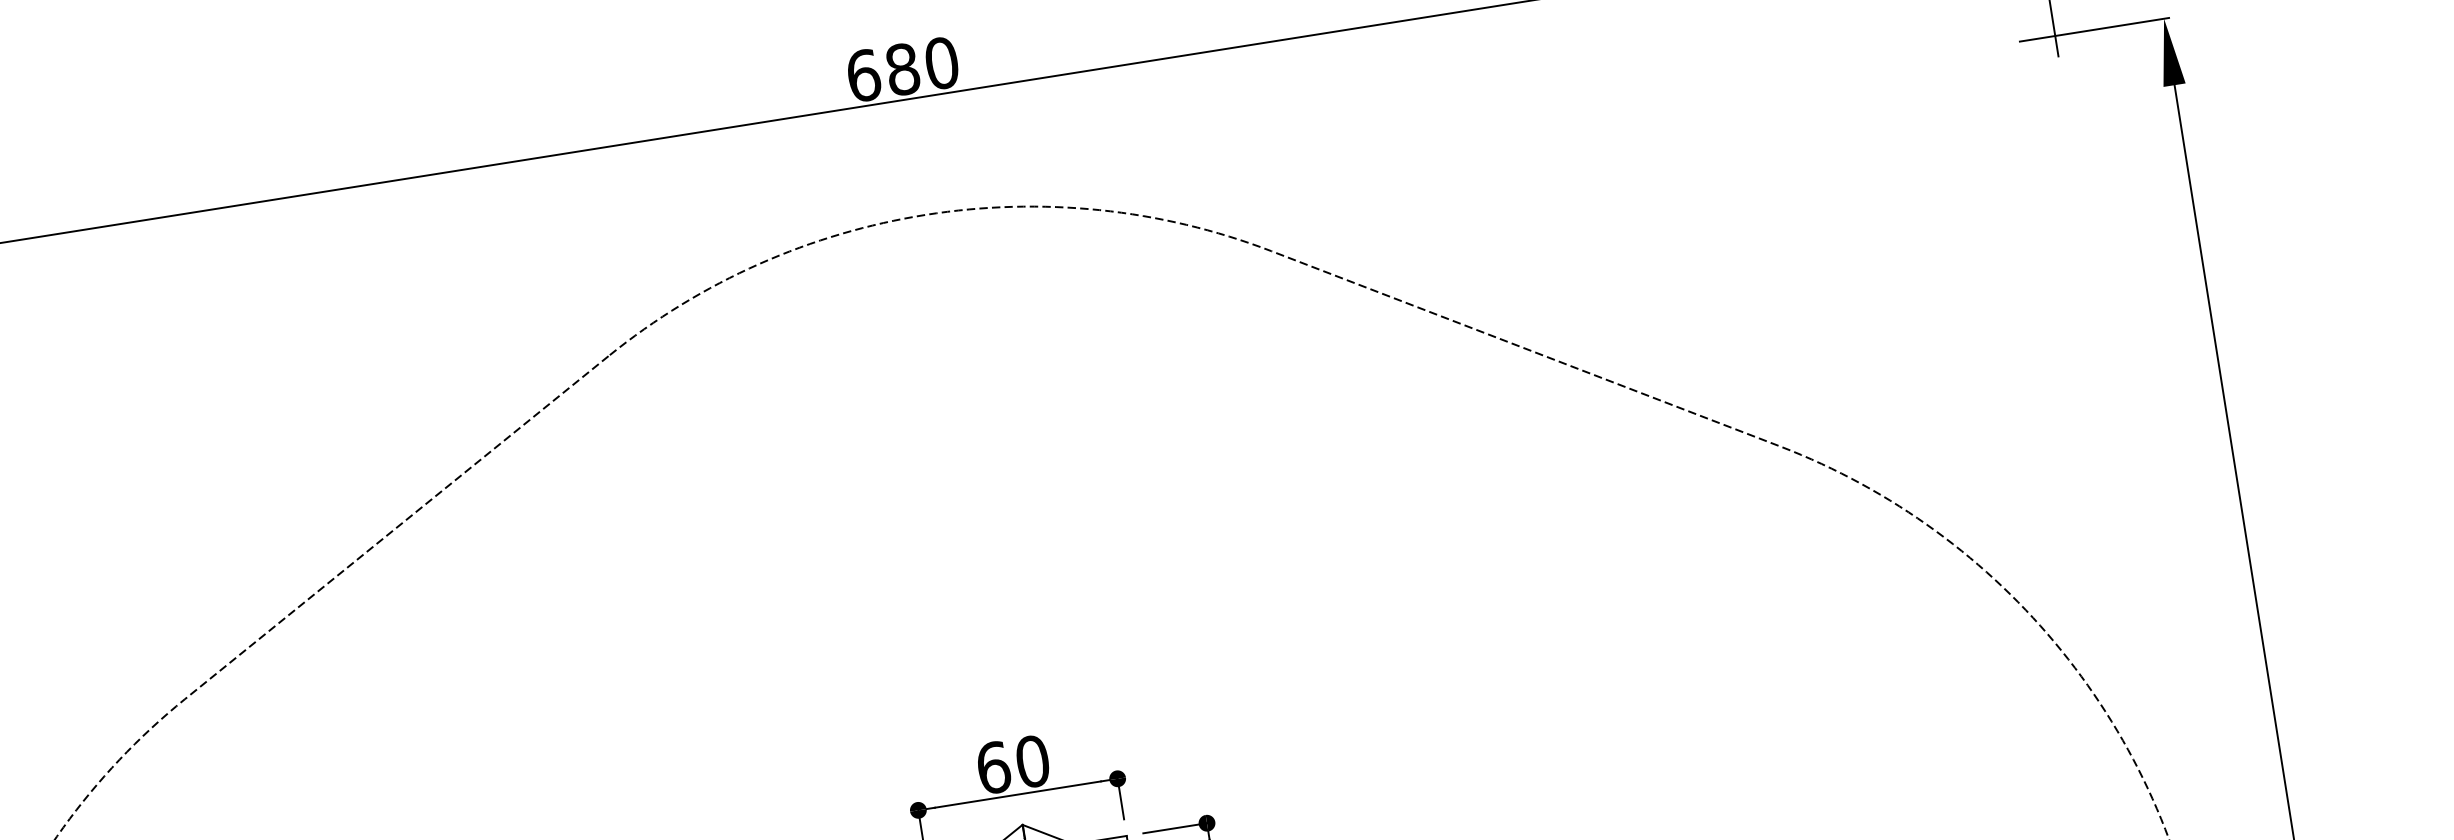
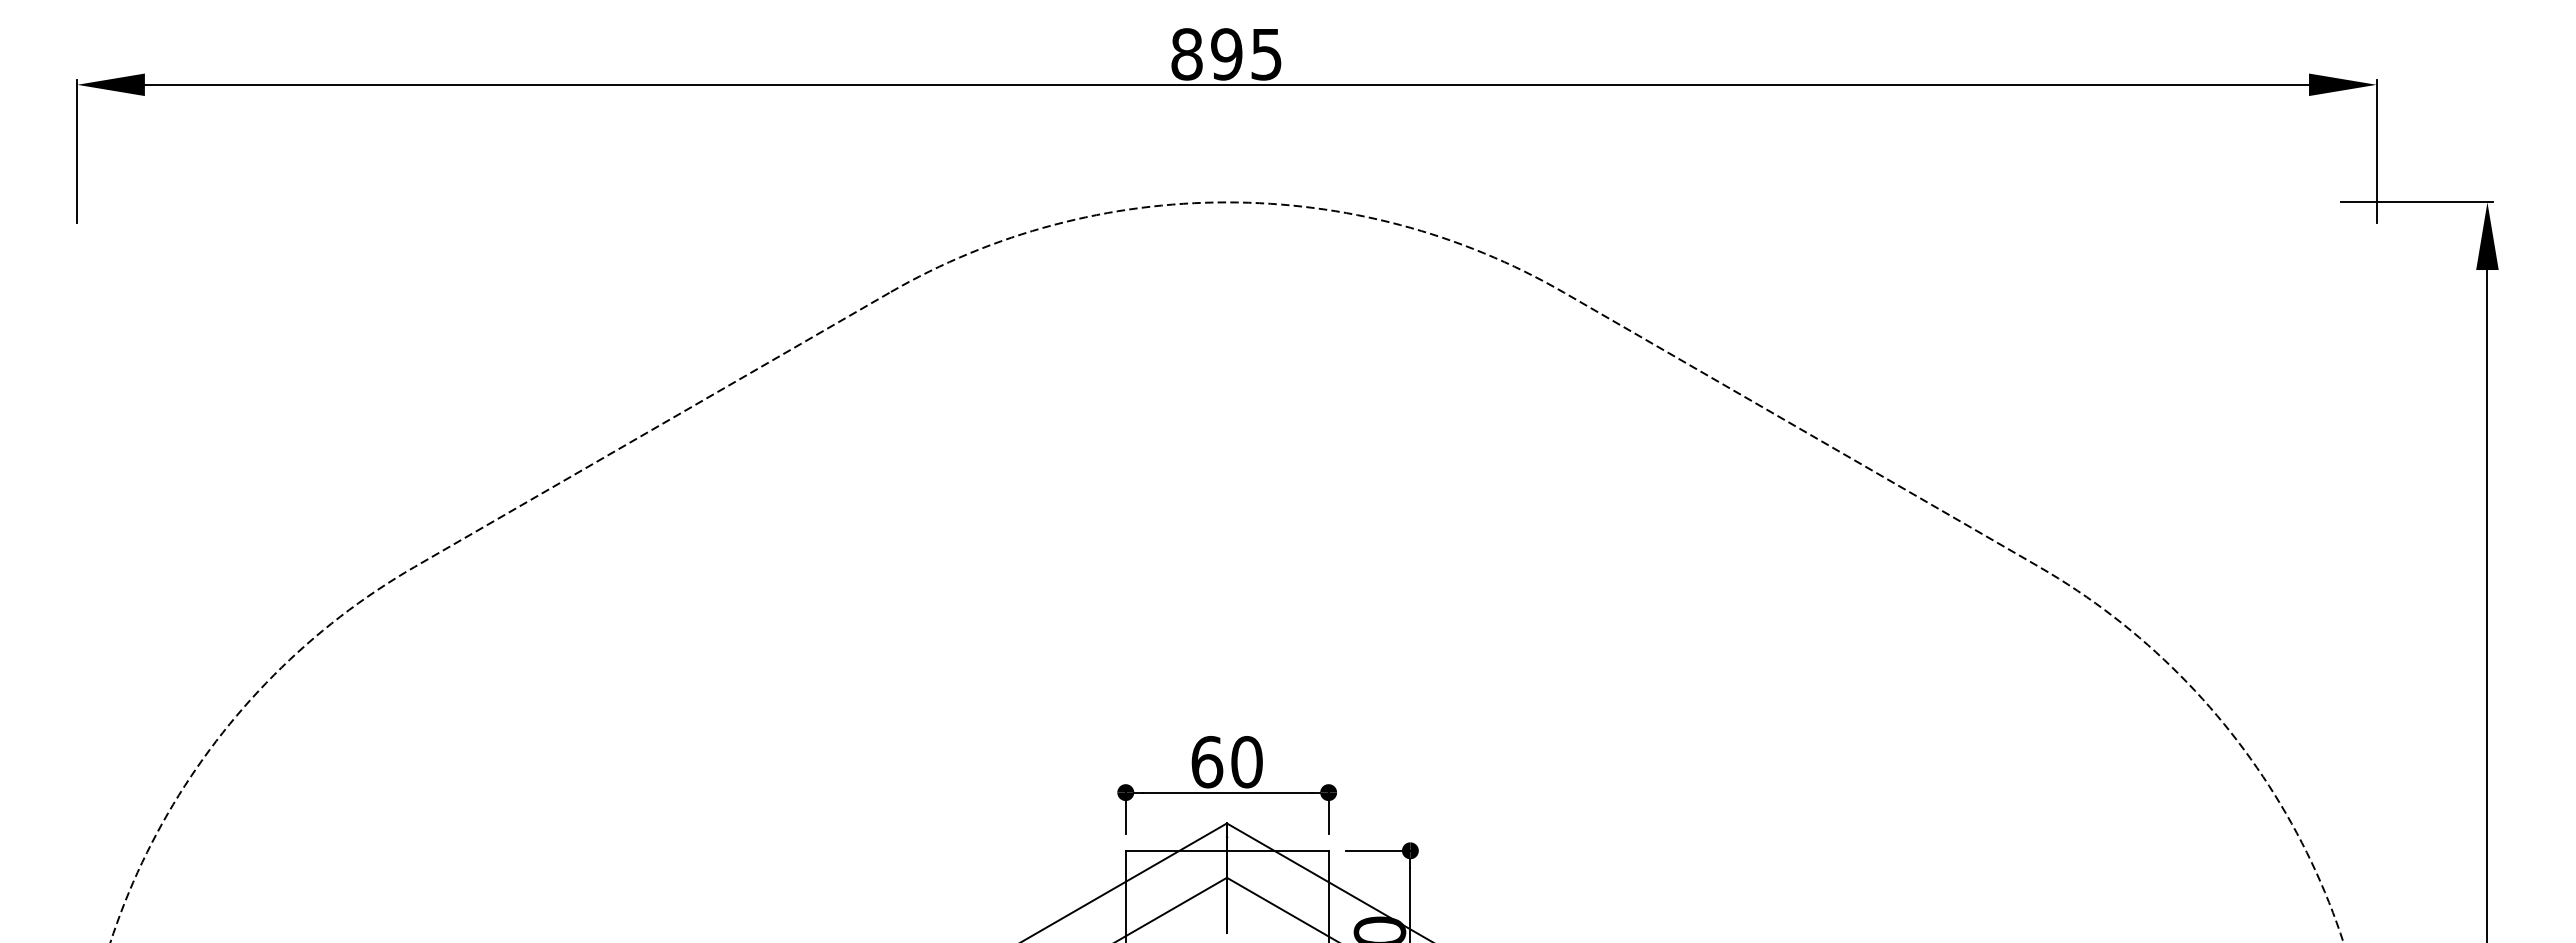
text: (902, 69) -> (1226, 54), 680 -> 895

